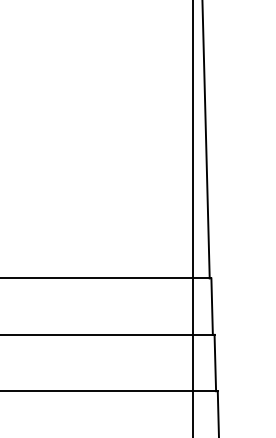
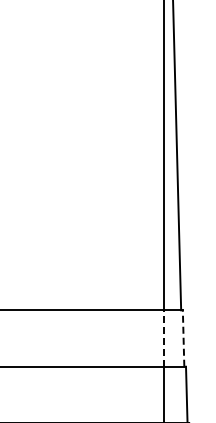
line: (192, 306) -> (163, 338), solid -> dashed
line: (212, 306) -> (183, 338), solid -> dashed

